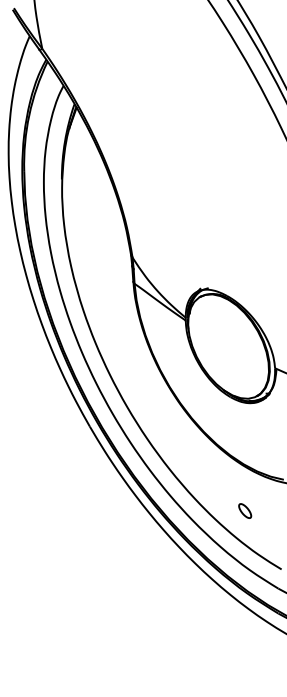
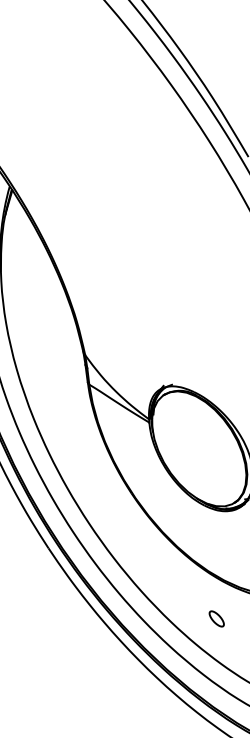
part: (245, 510) -> (217, 618), moved

